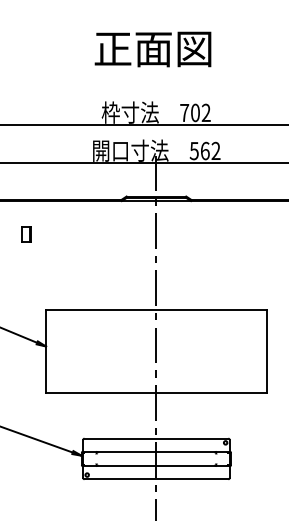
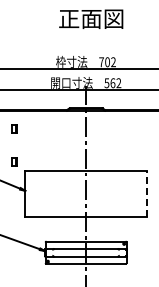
text: (153, 48) -> (91, 18), moved
part: (26, 293) -> (14, 161), added
line: (266, 351) -> (146, 193), solid -> dashed

